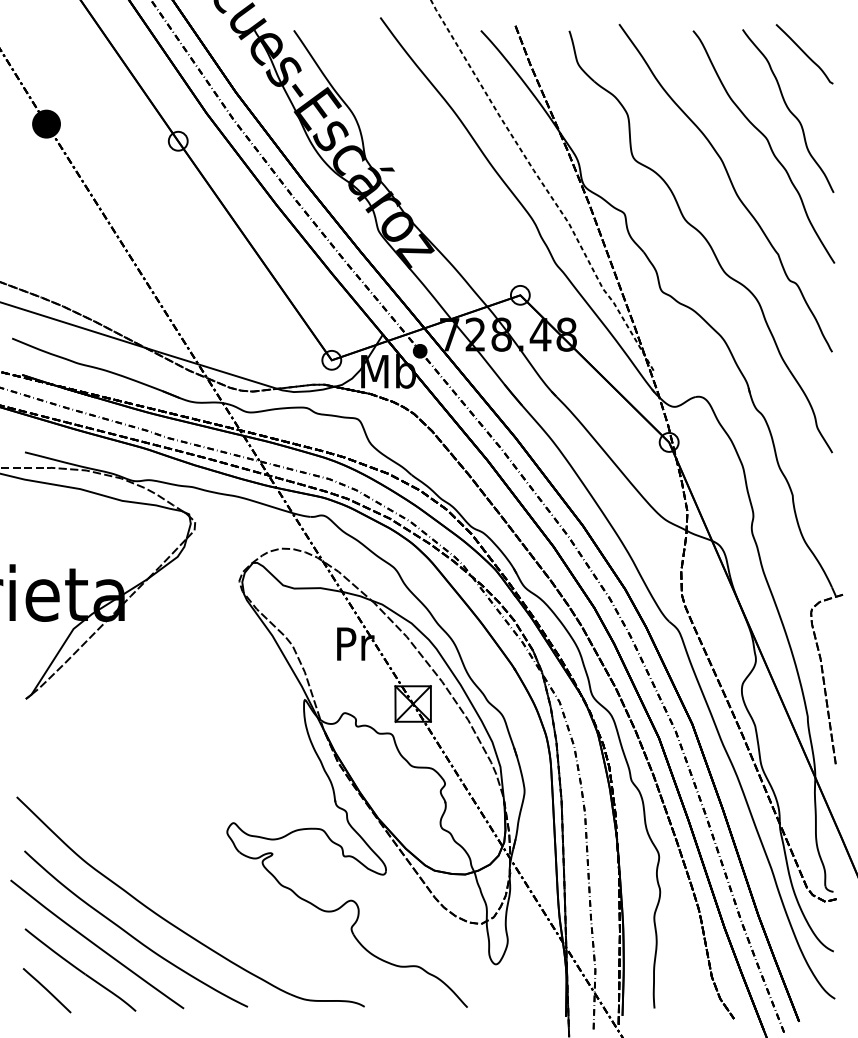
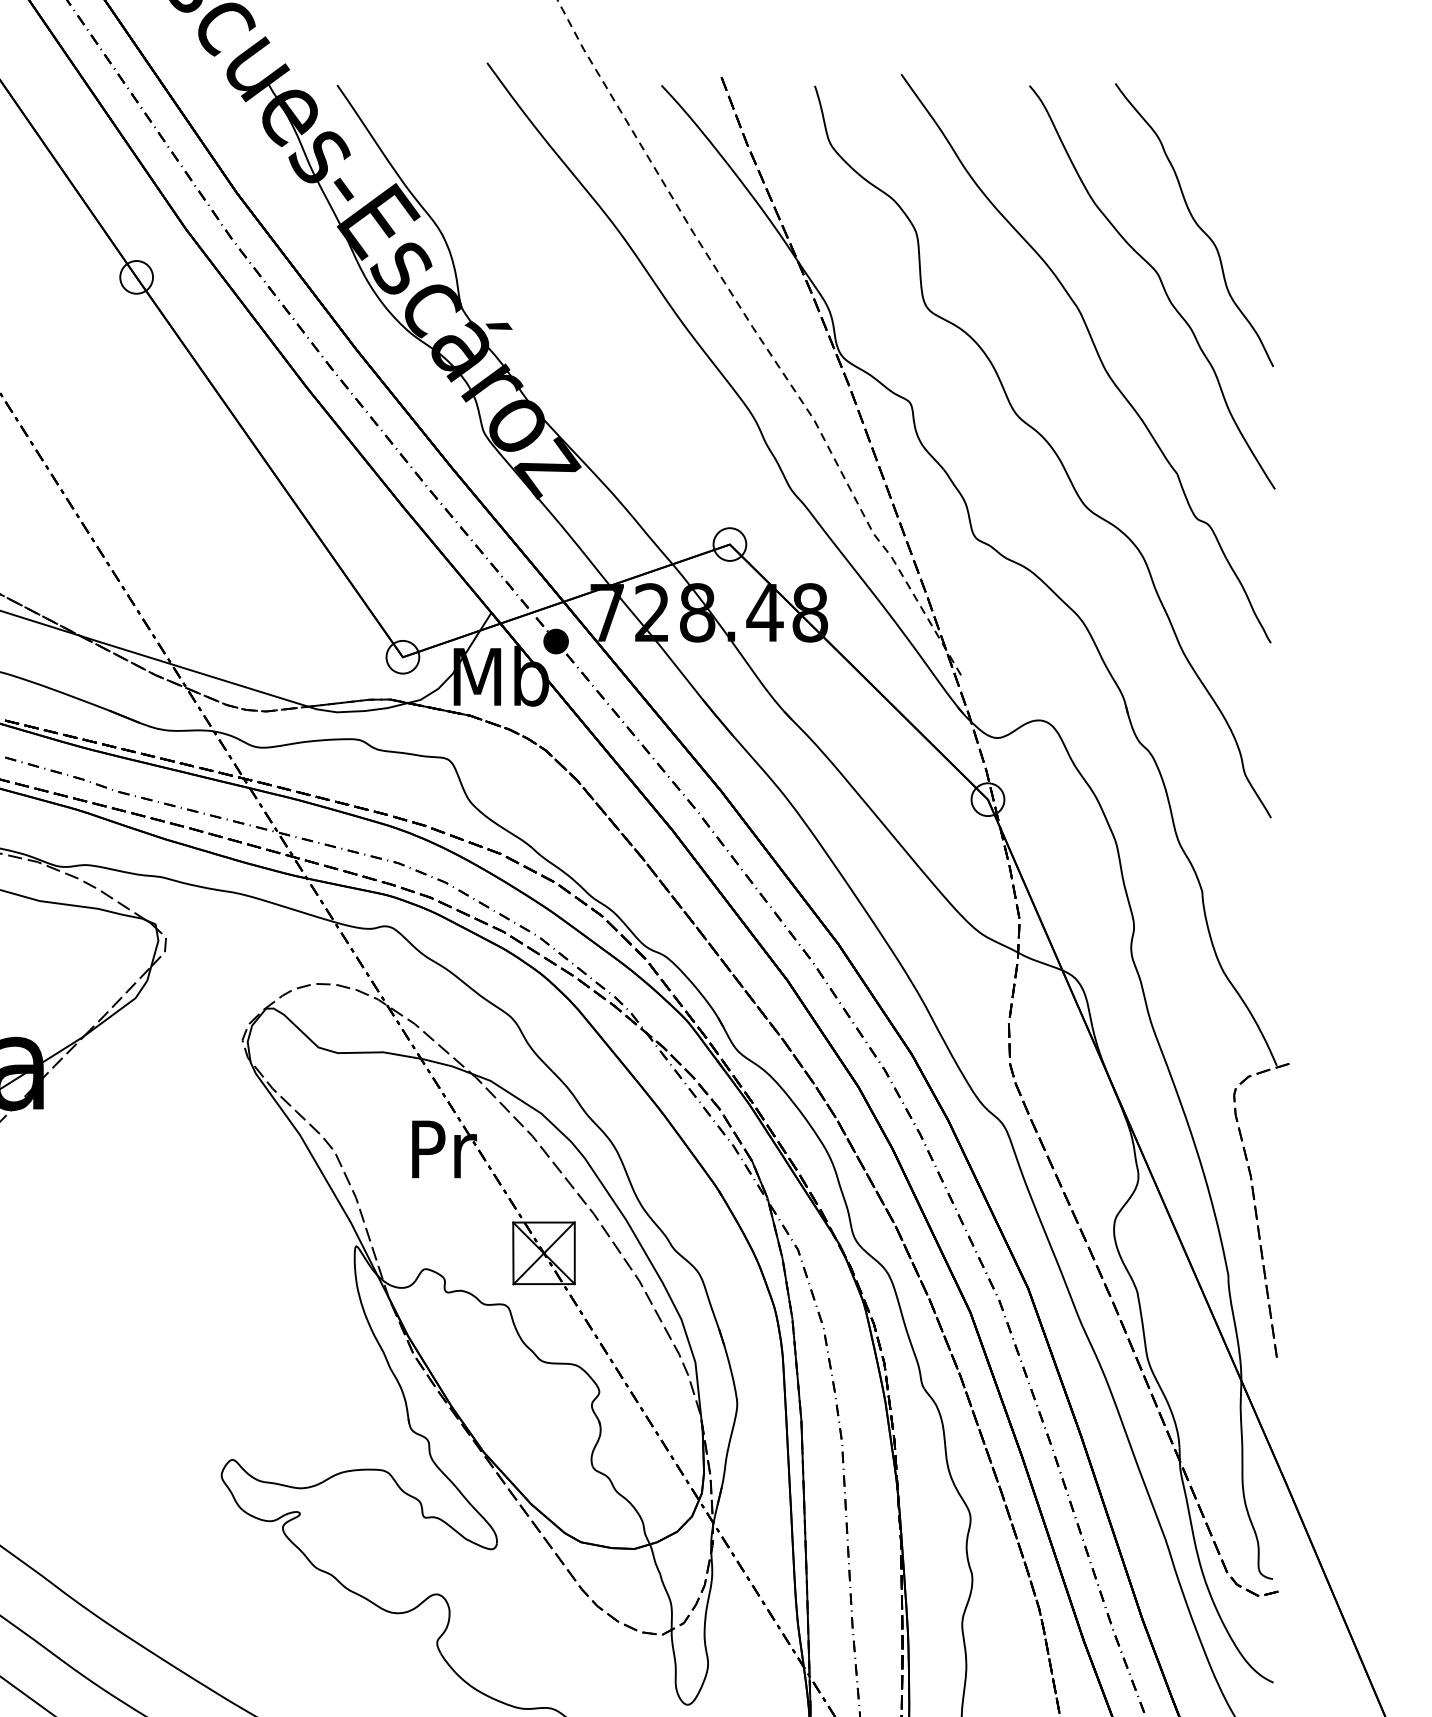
curve: (804, 54) -> (1222, 126), removed

